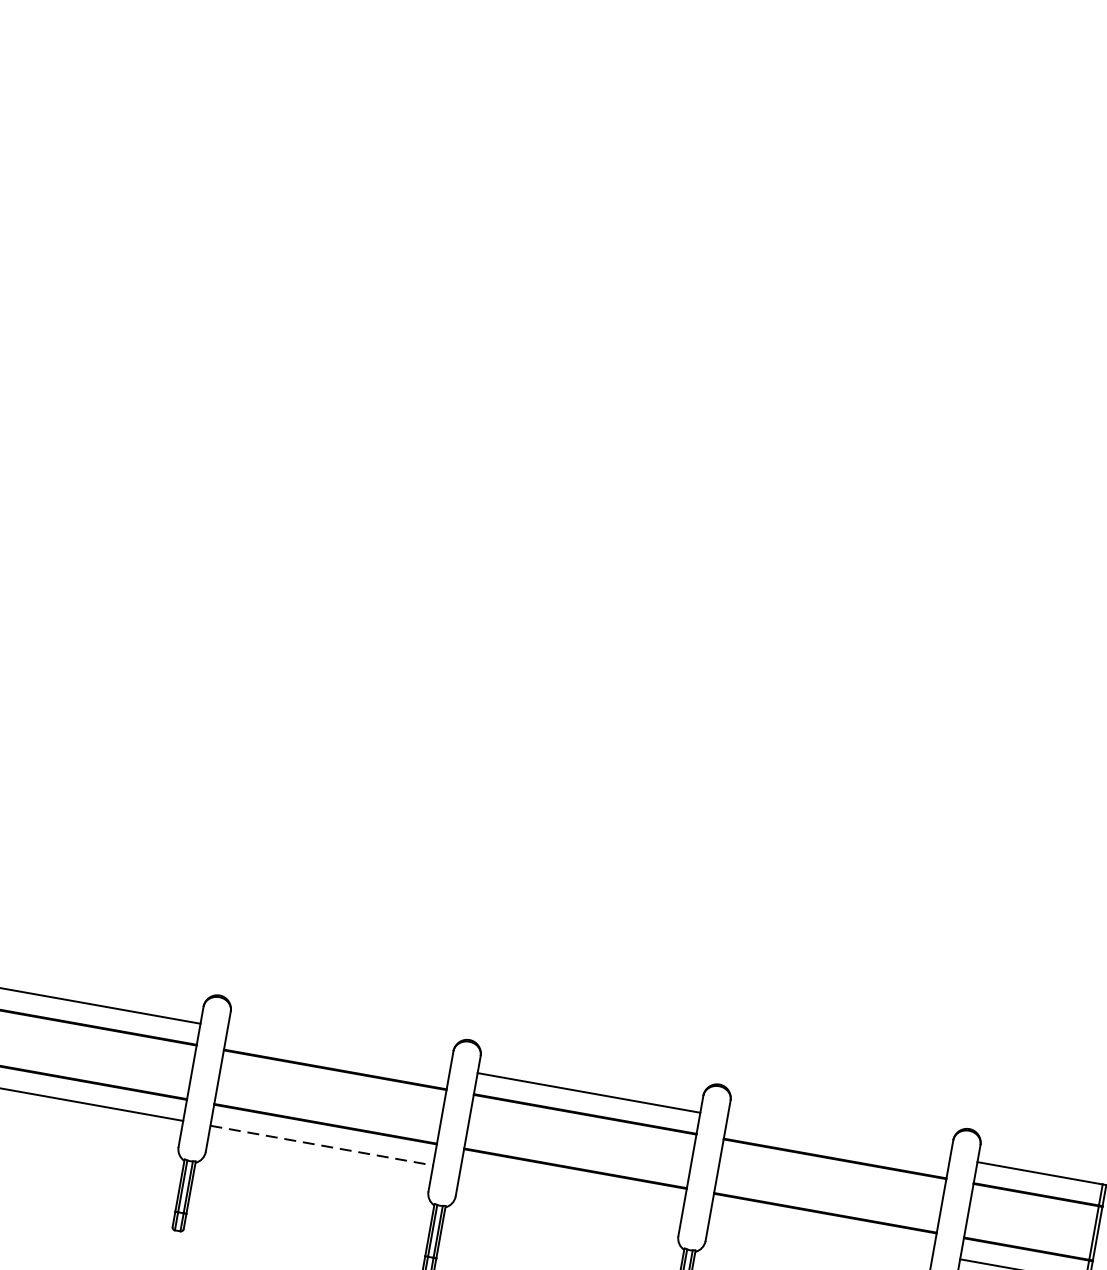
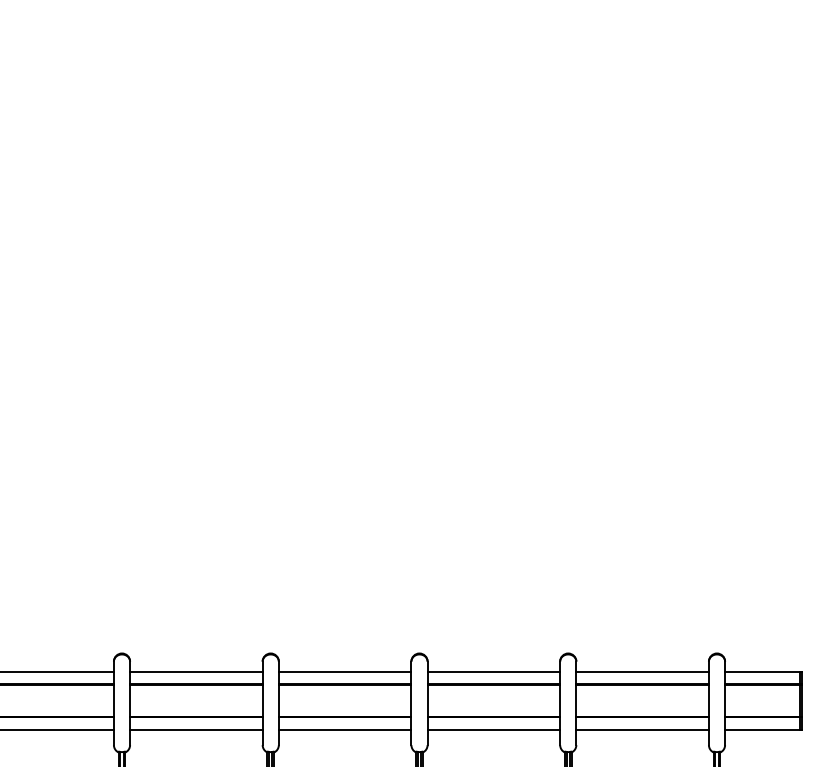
line: (338, 1047) -> (344, 671), added
line: (838, 1137) -> (642, 671), added
line: (322, 1145) -> (345, 729), dashed -> solid
line: (571, 1189) -> (493, 729), added
line: (821, 1234) -> (642, 729), added

